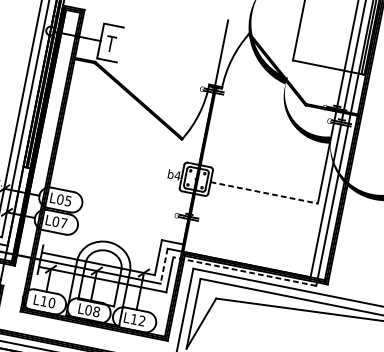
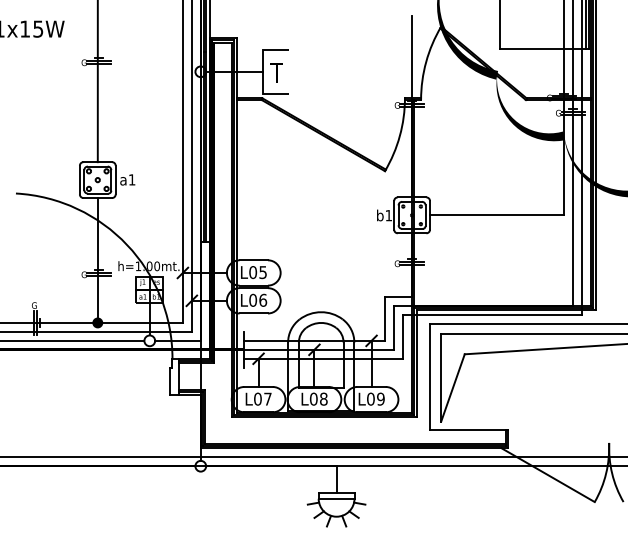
text: (177, 175) -> (388, 215), b4 -> b1
line: (264, 193) -> (497, 215), dashed -> solid
text: (64, 222) -> (263, 299), L07 -> L06
line: (164, 265) -> (394, 327), dashed -> solid
line: (244, 271) -> (492, 314), dashed -> solid
text: (47, 301) -> (262, 398), L10 -> L07
text: (137, 319) -> (375, 398), L12 -> L09

